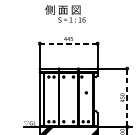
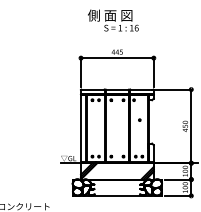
line: (68, 43) -> (117, 58), dashed -> solid
line: (127, 97) -> (191, 126), dashed -> solid

